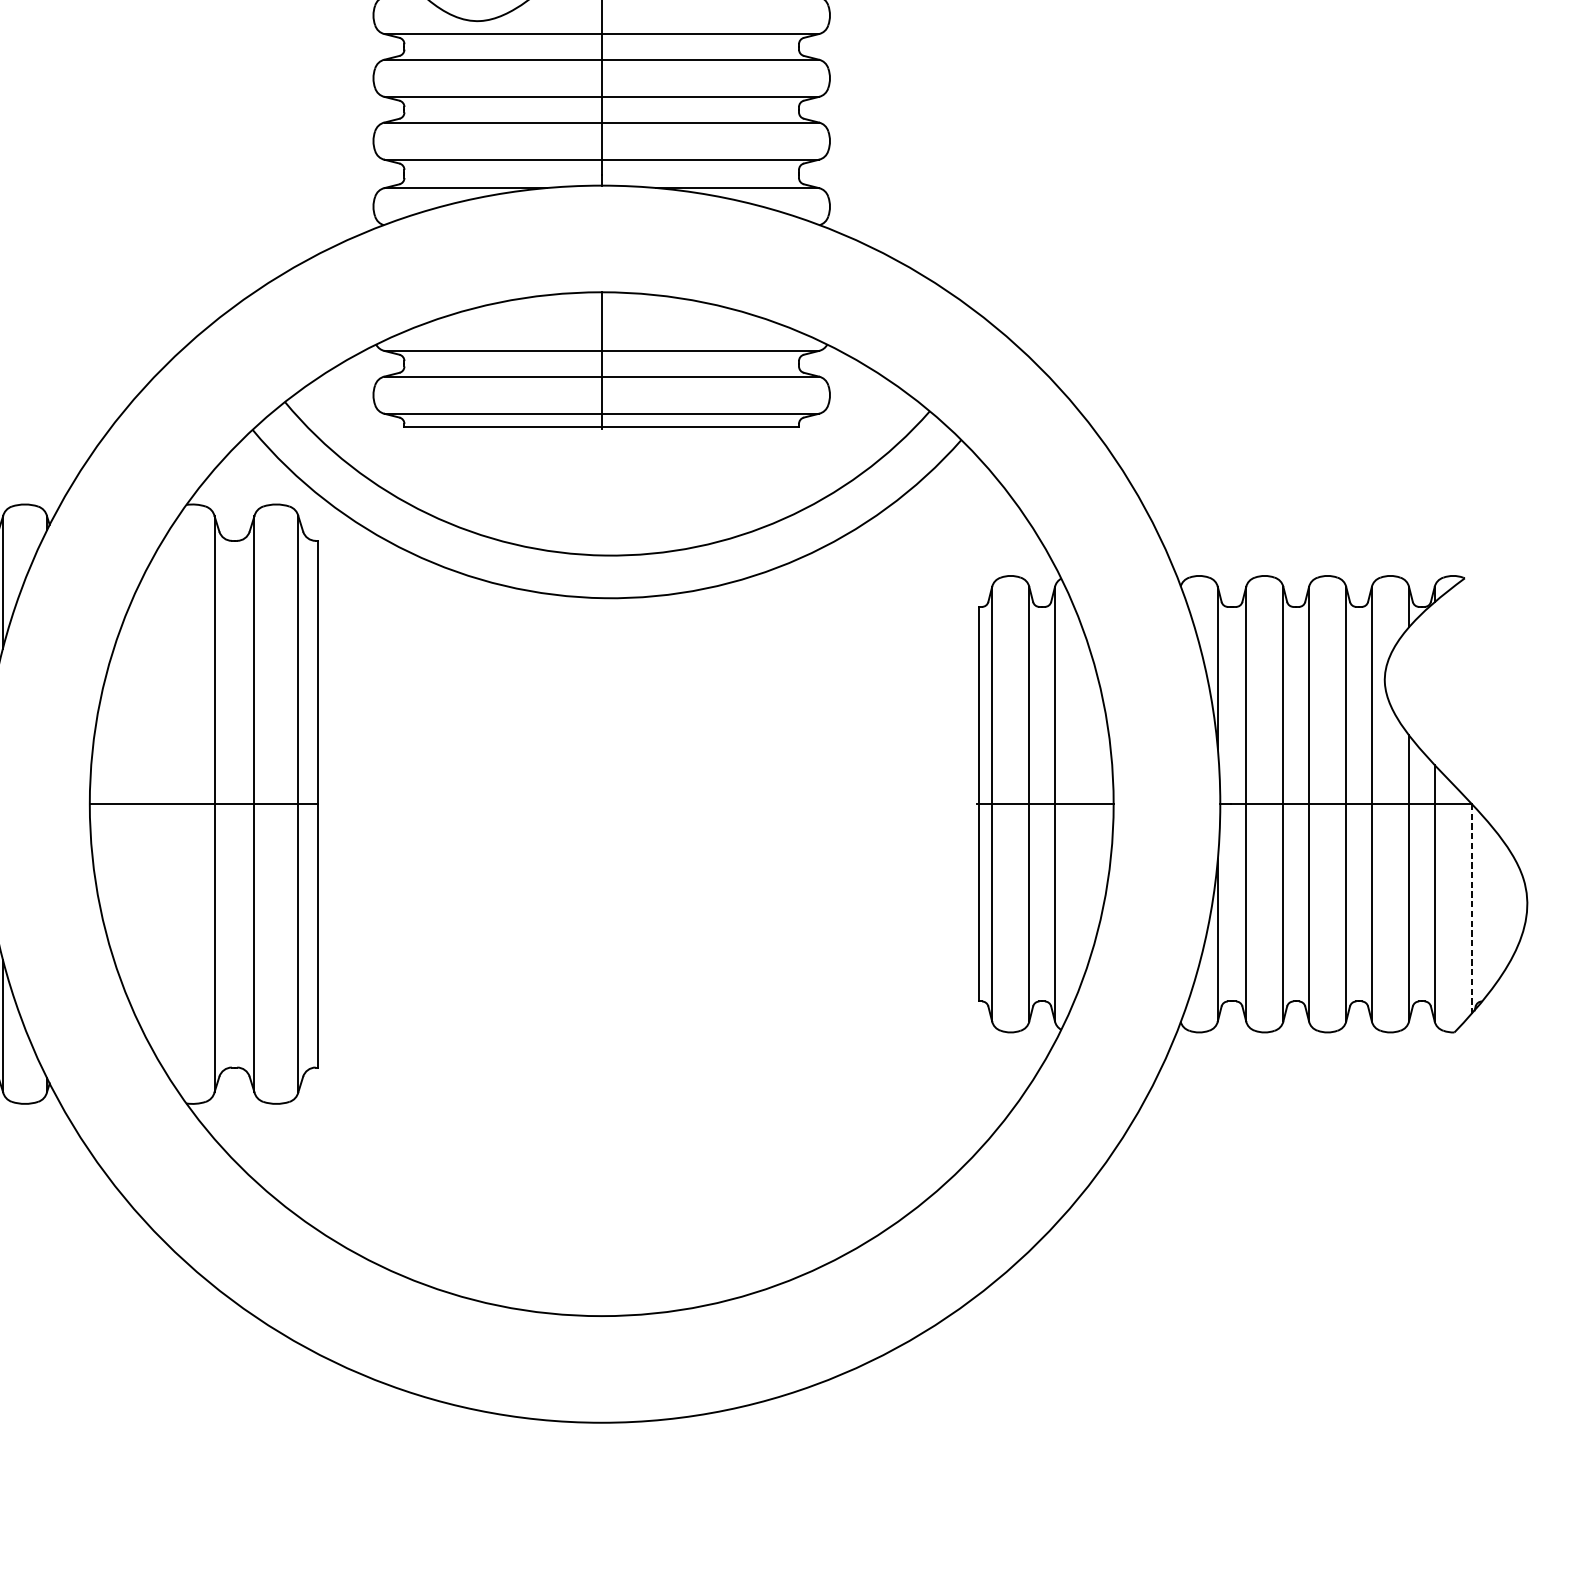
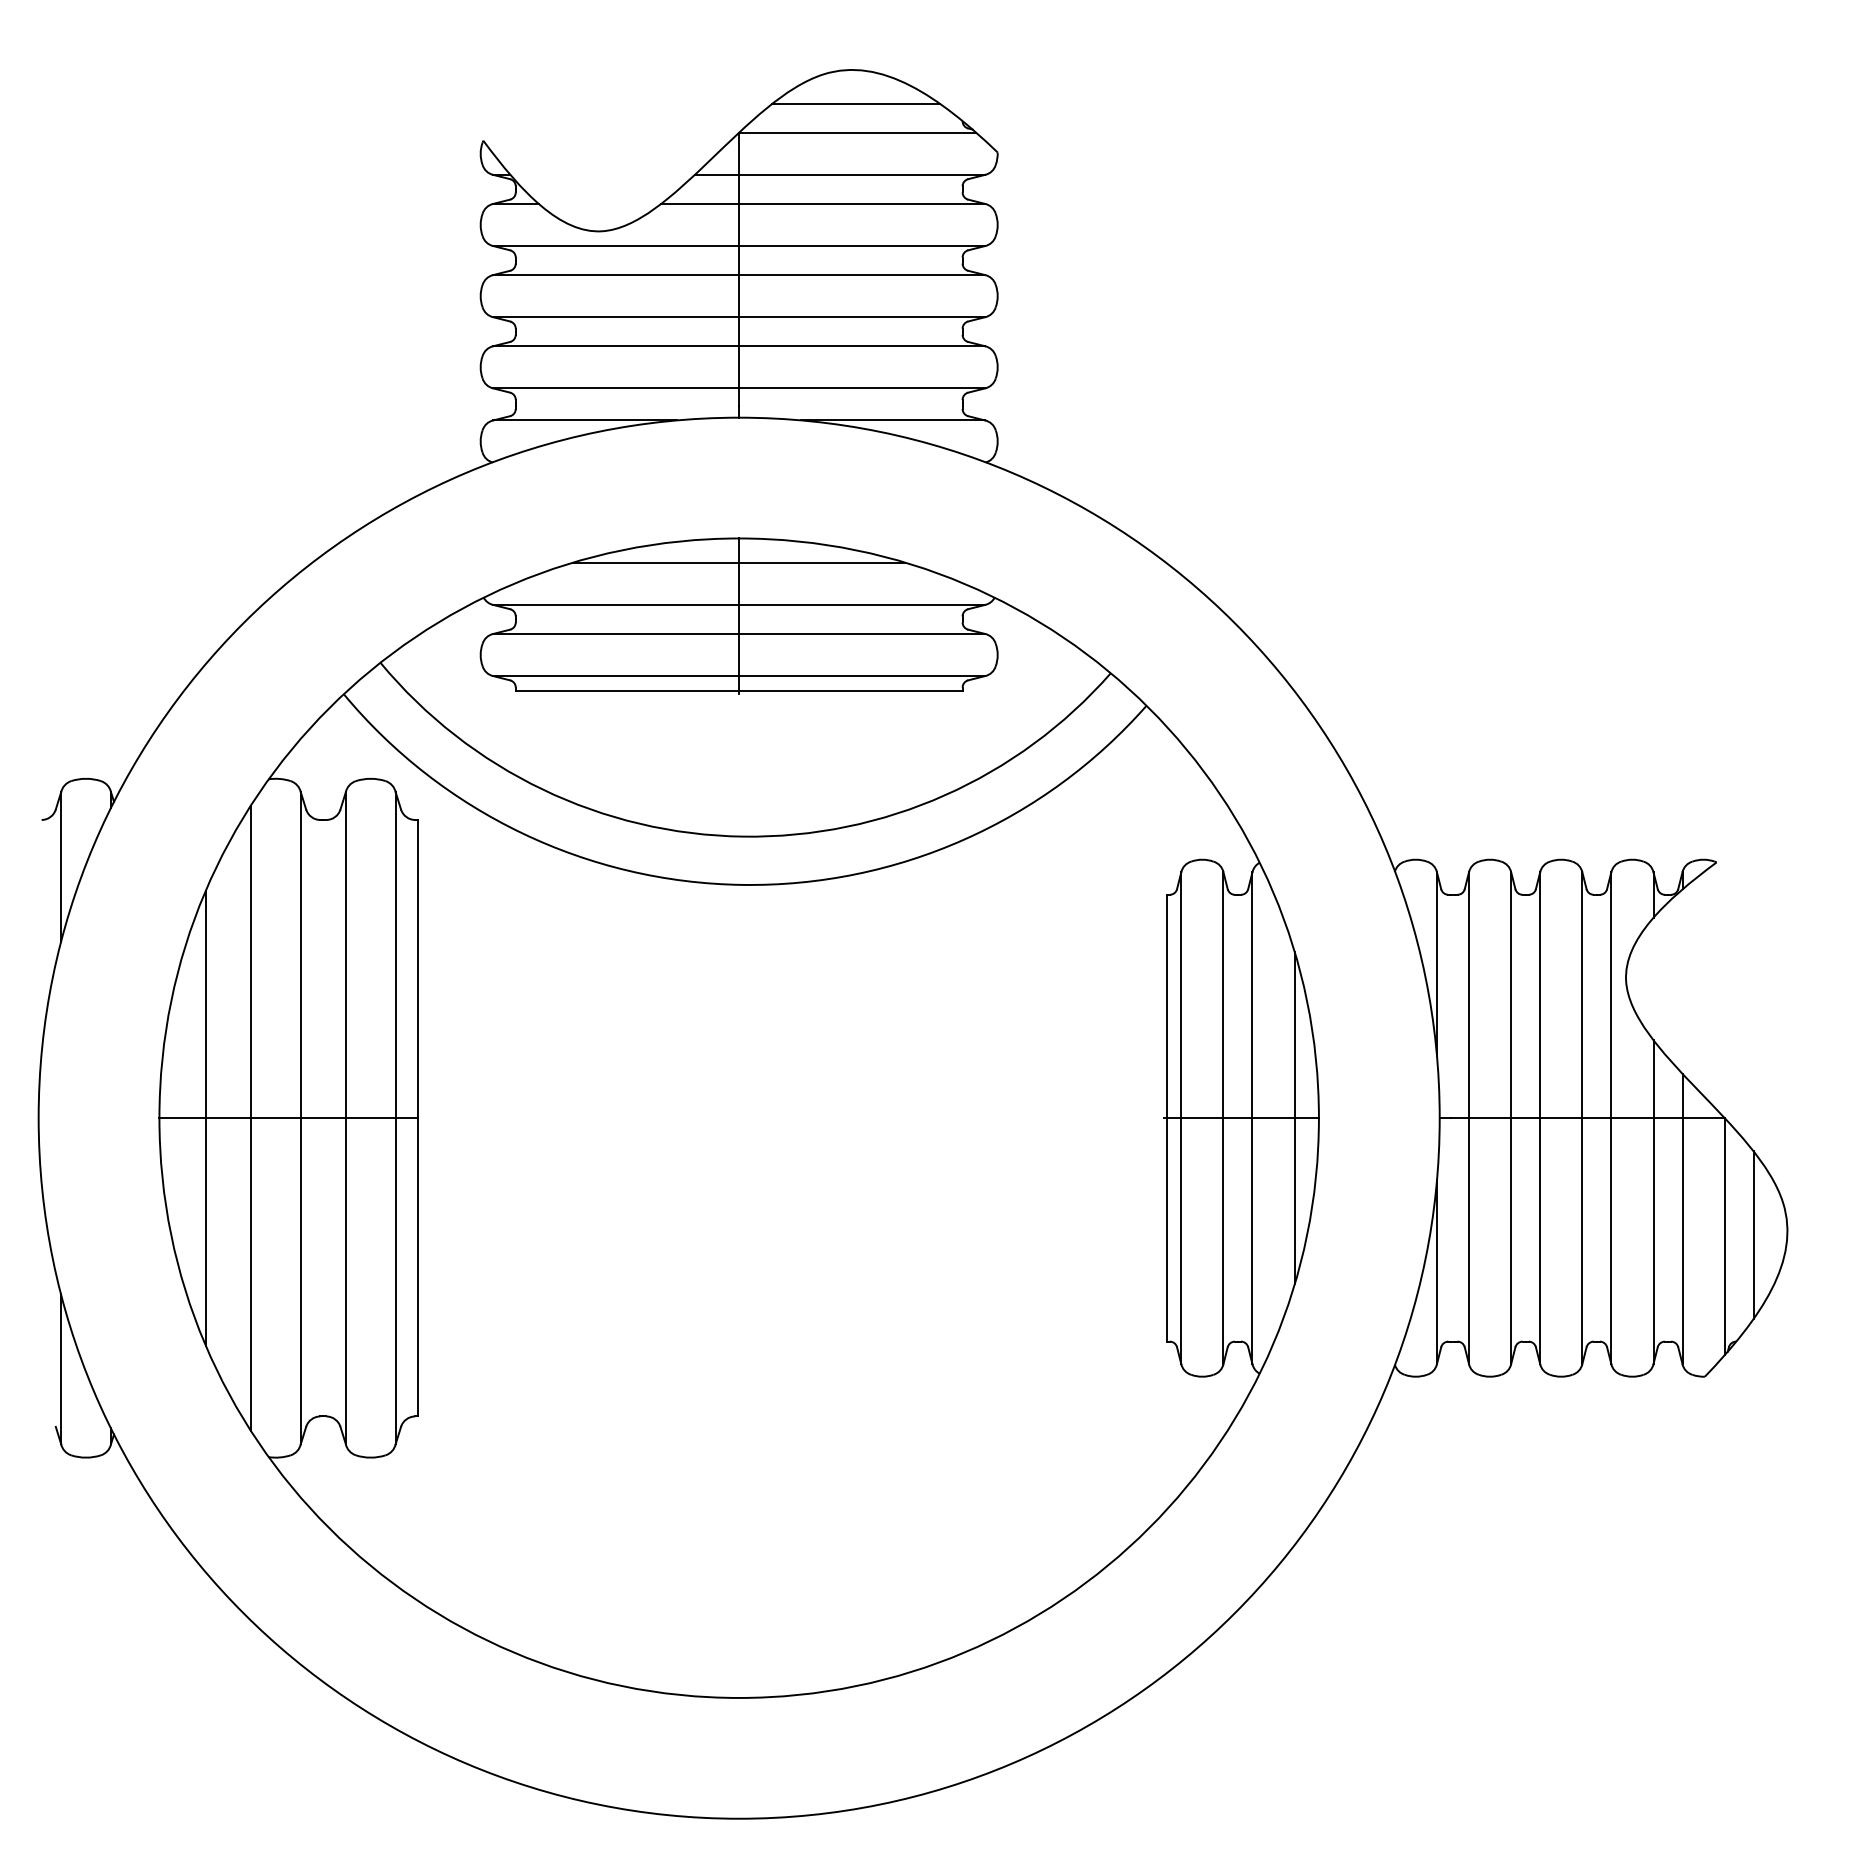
line: (602, 313) -> (739, 562), added
line: (130, 803) -> (205, 1117), added
line: (170, 803) -> (250, 1117), added
line: (1092, 804) -> (1294, 1118), added
line: (1497, 906) -> (1753, 1234), added
line: (1471, 908) -> (1724, 1236), dashed -> solid

